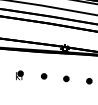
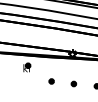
part: (19, 75) -> (27, 67), moved

